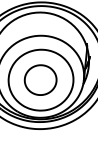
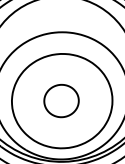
part: (40, 79) -> (61, 100), size x0.7

